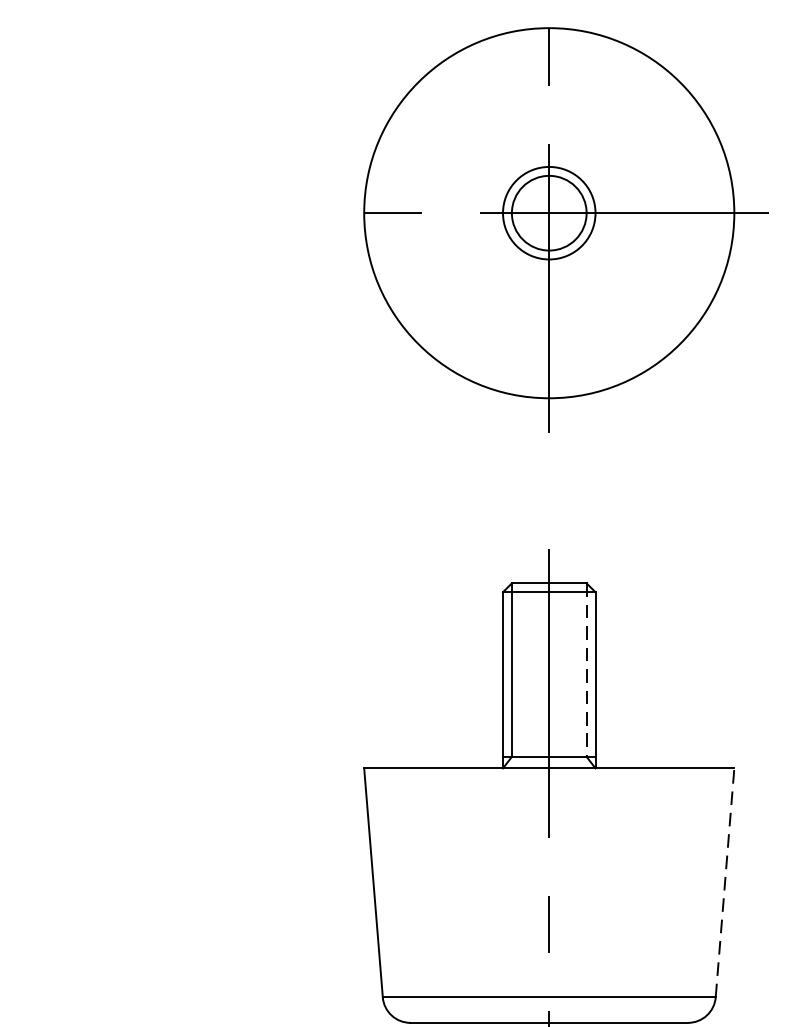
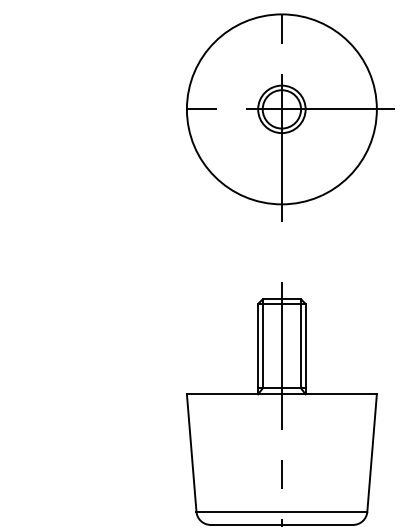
line: (587, 669) -> (301, 343), dashed -> solid
line: (725, 883) -> (372, 453), dashed -> solid

